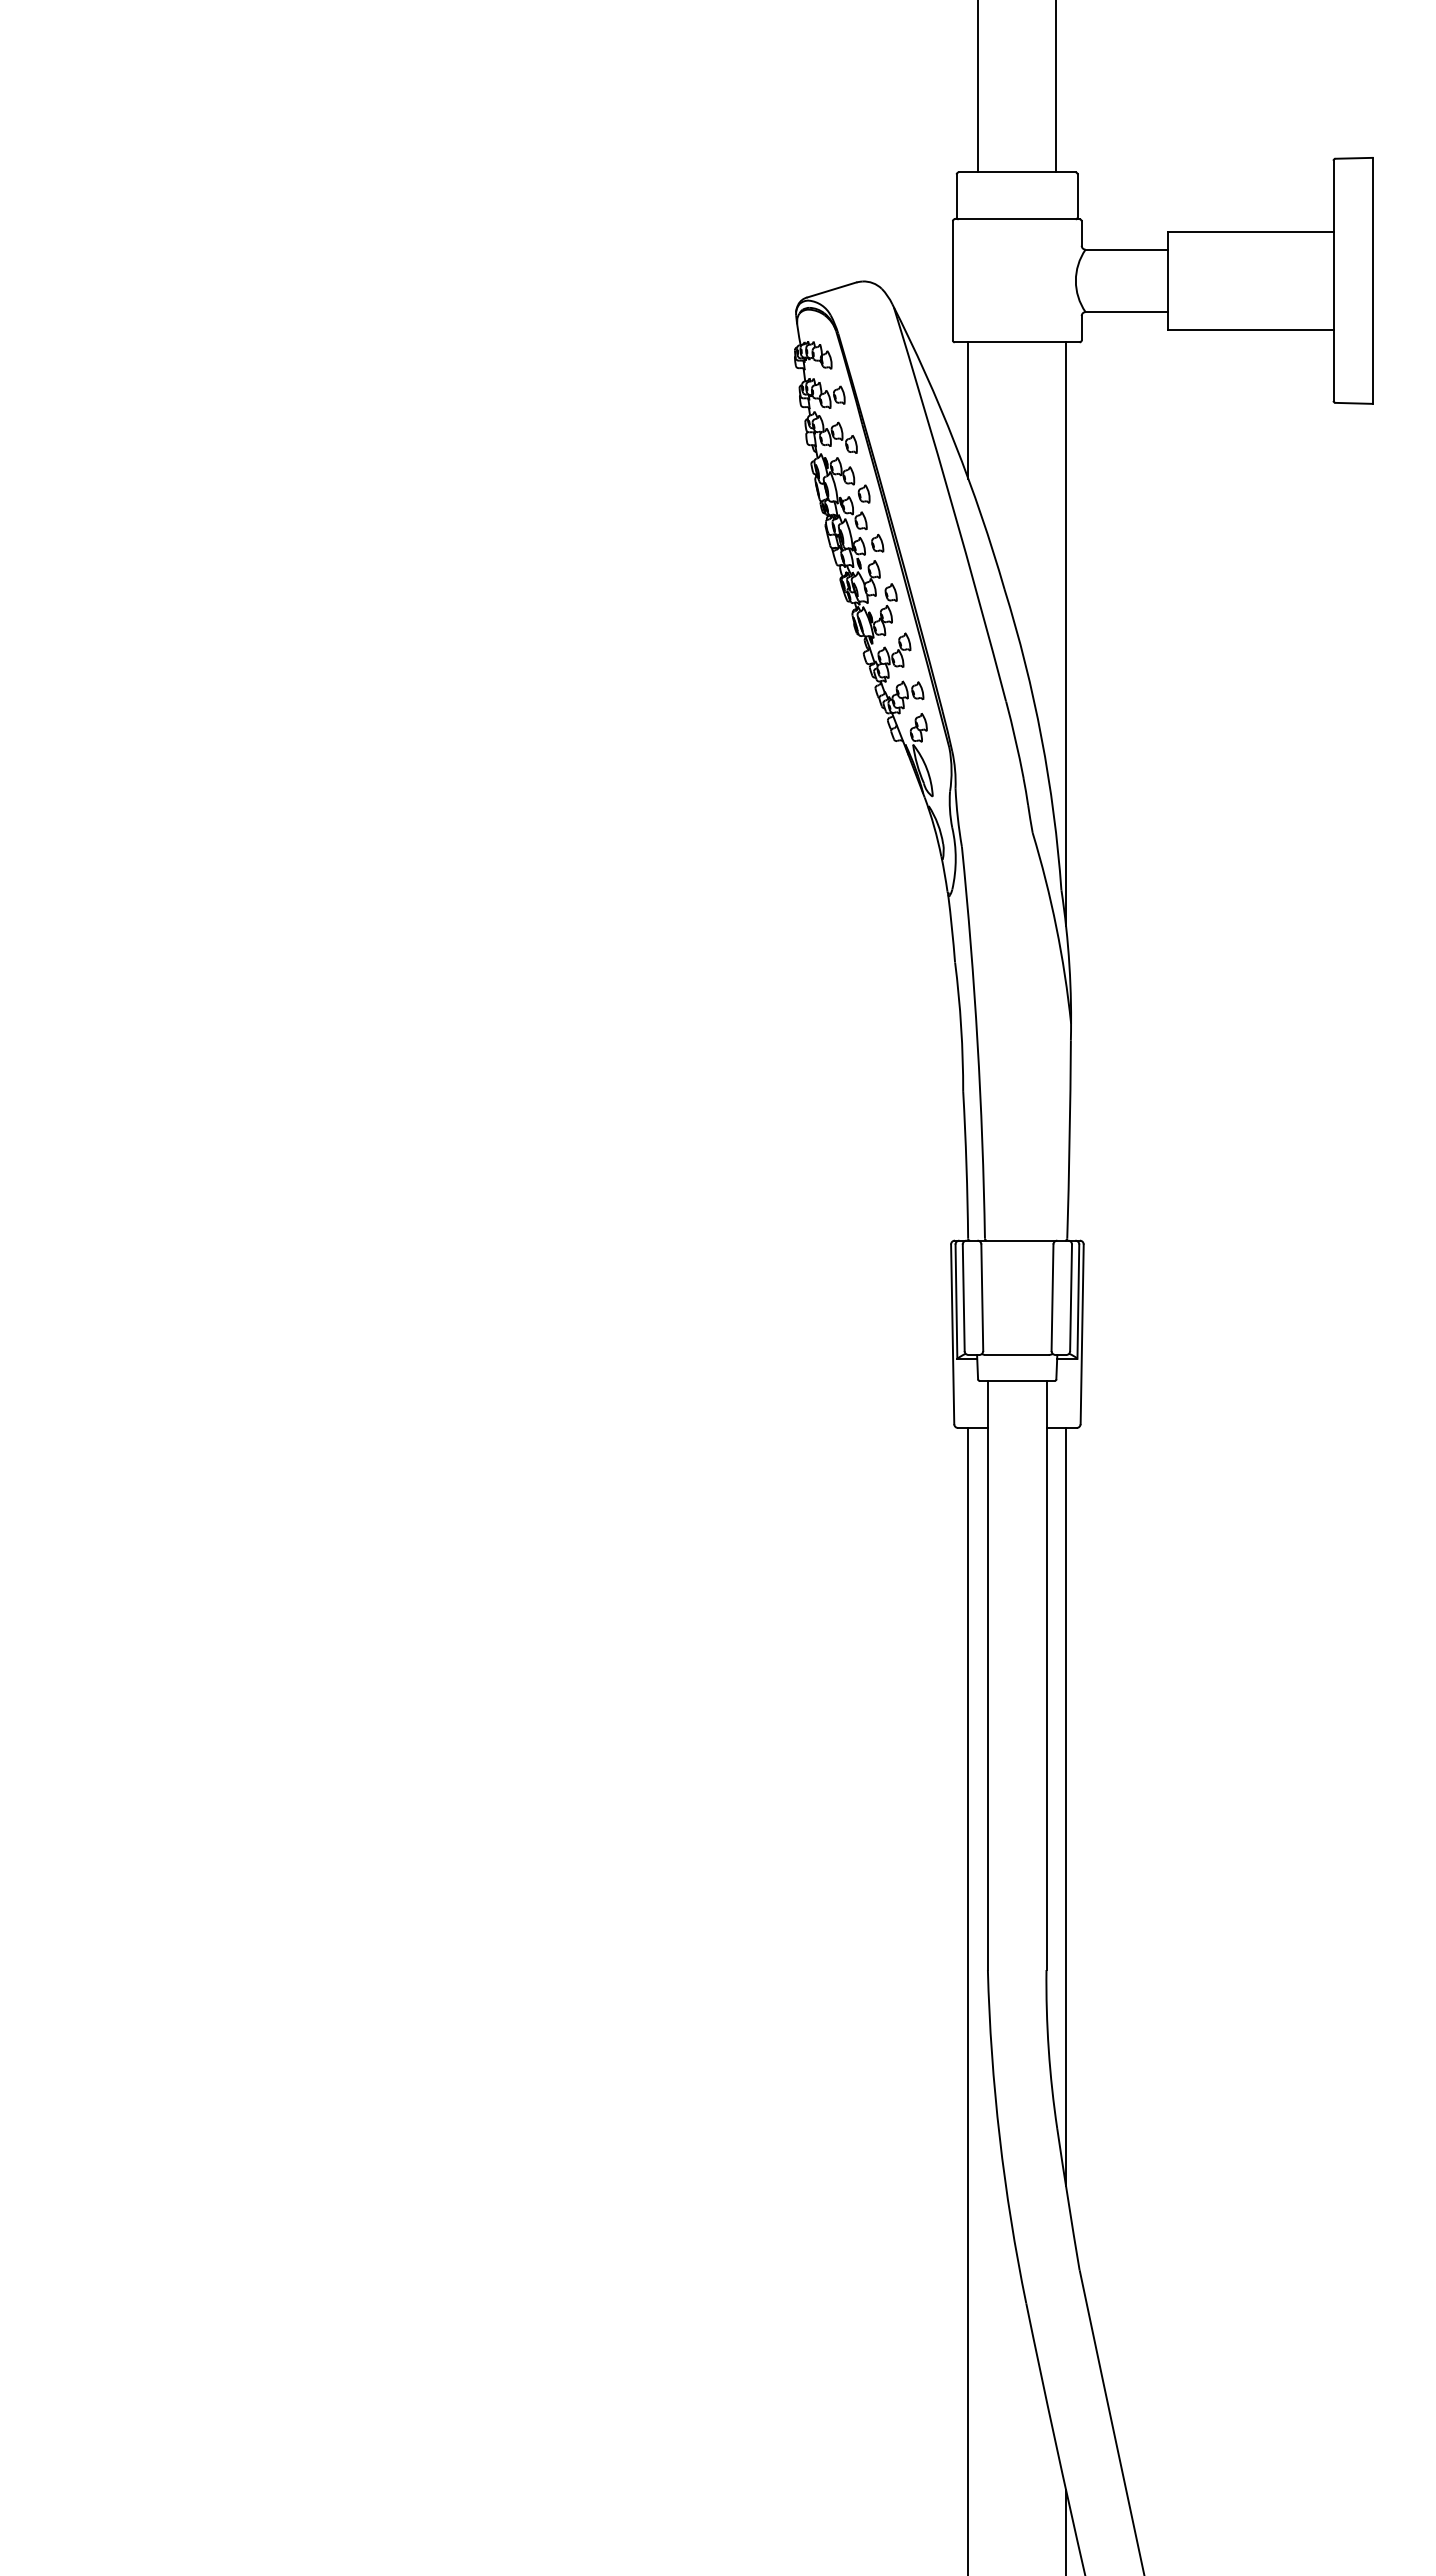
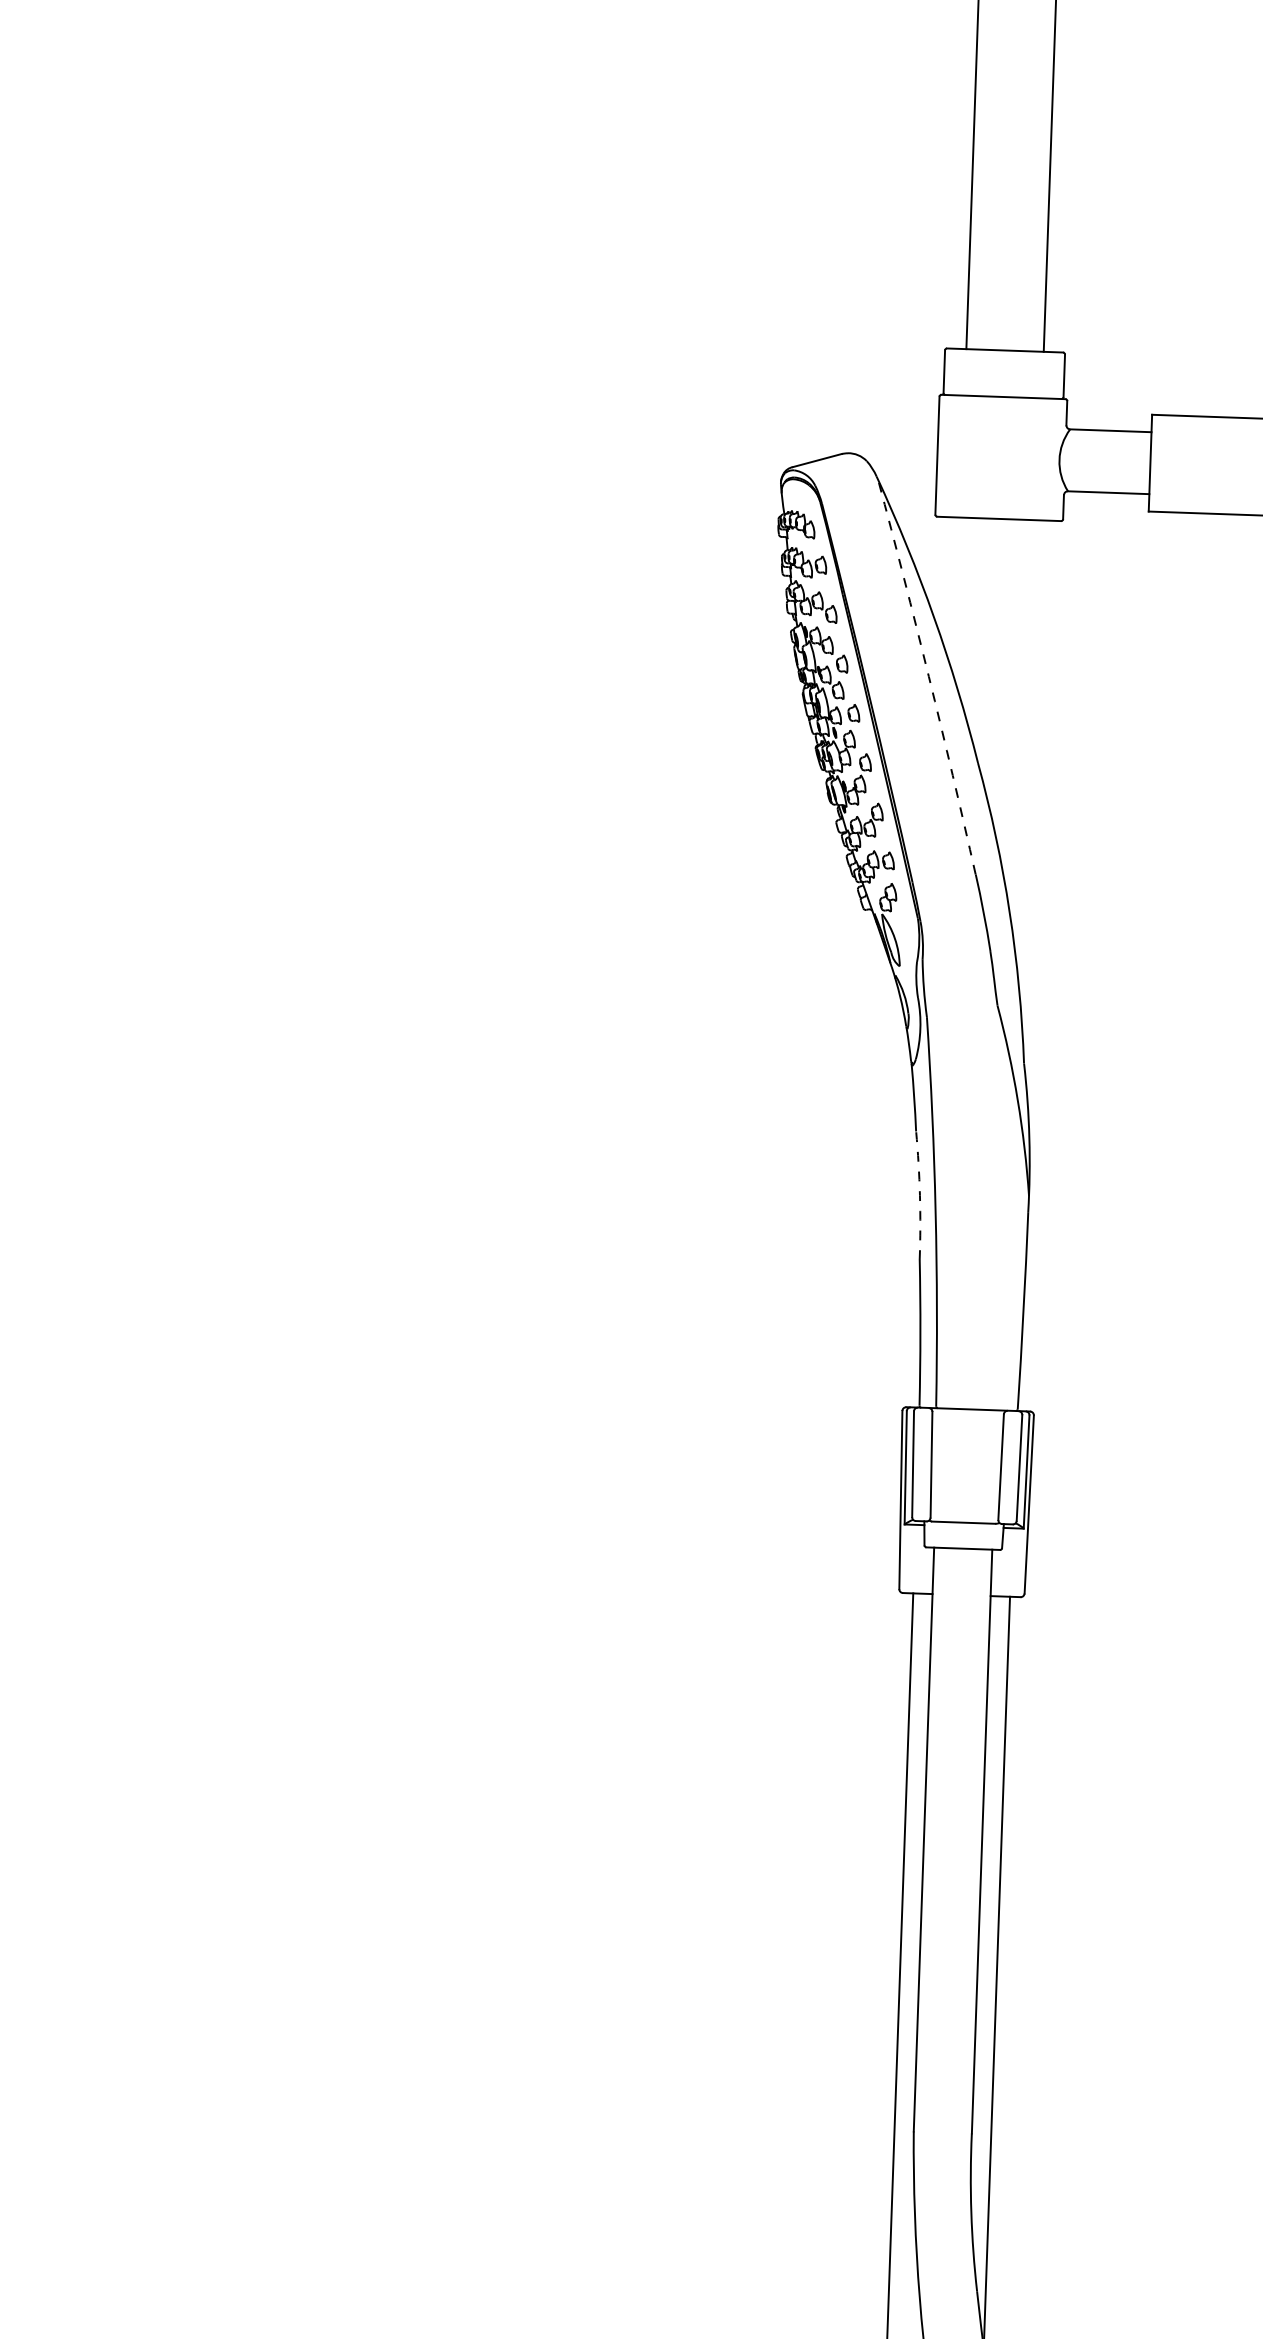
line: (968, 410) -> (948, 584), removed
arc: (951, 503) -> (928, 676), solid -> dashed
line: (1066, 633) -> (1037, 809), removed
arc: (961, 1027) -> (920, 1196), solid -> dashed

